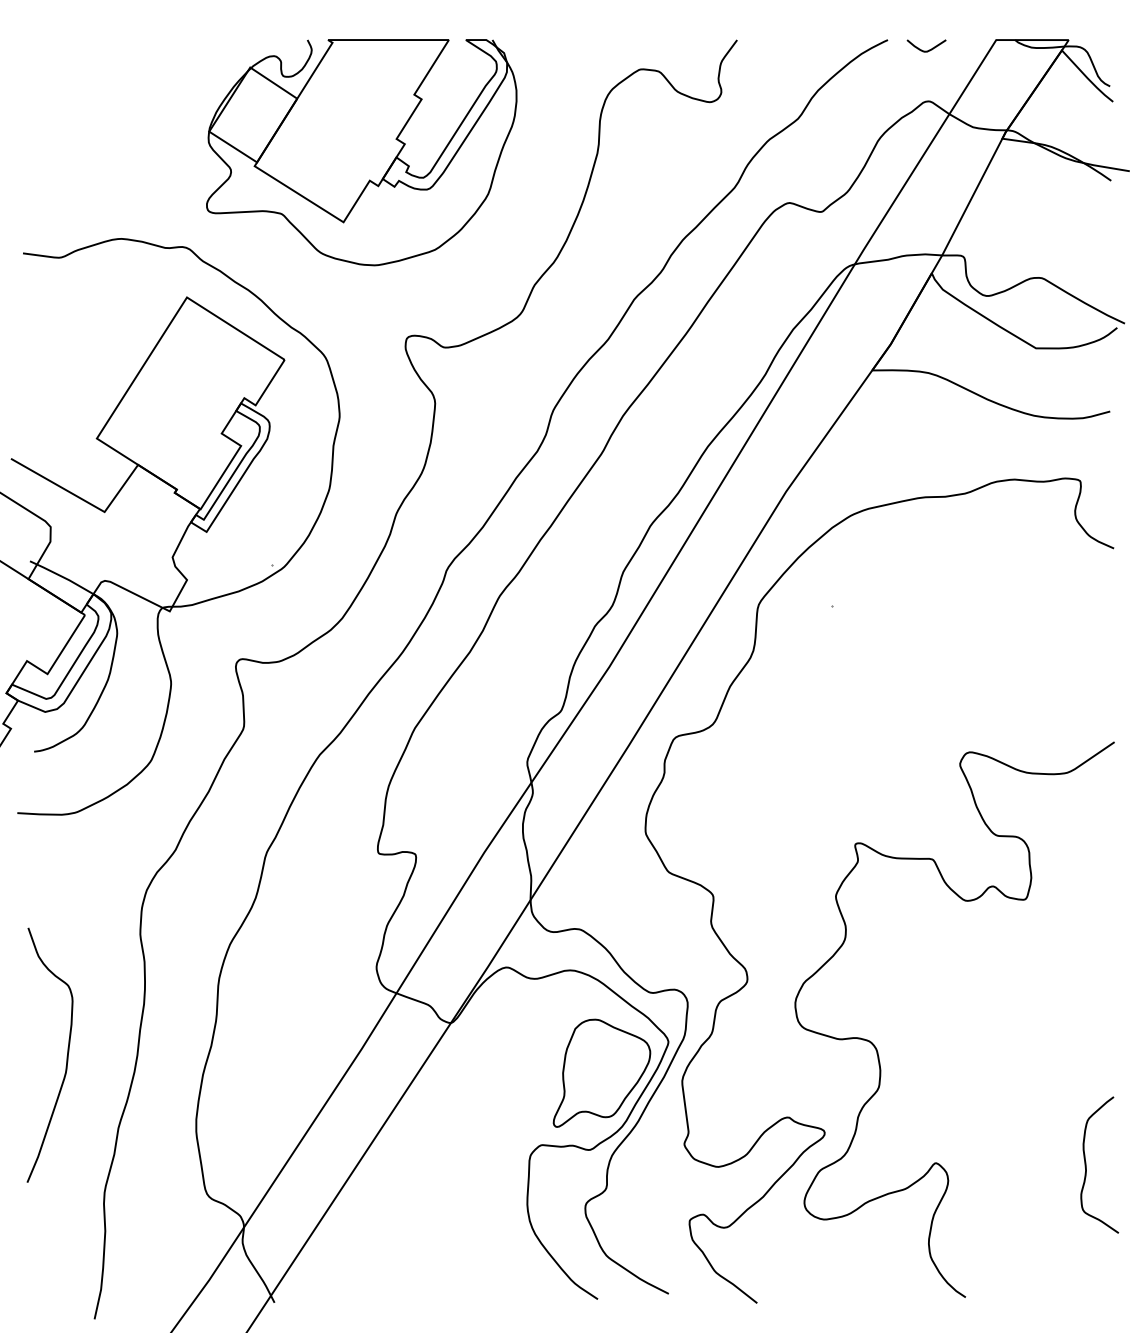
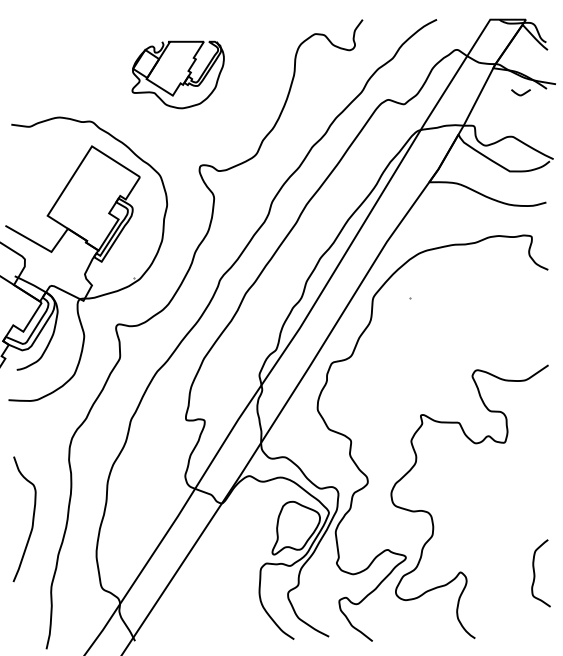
curve: (925, 49) -> (520, 94), moved
part: (362, 151) -> (178, 74), size x0.6

